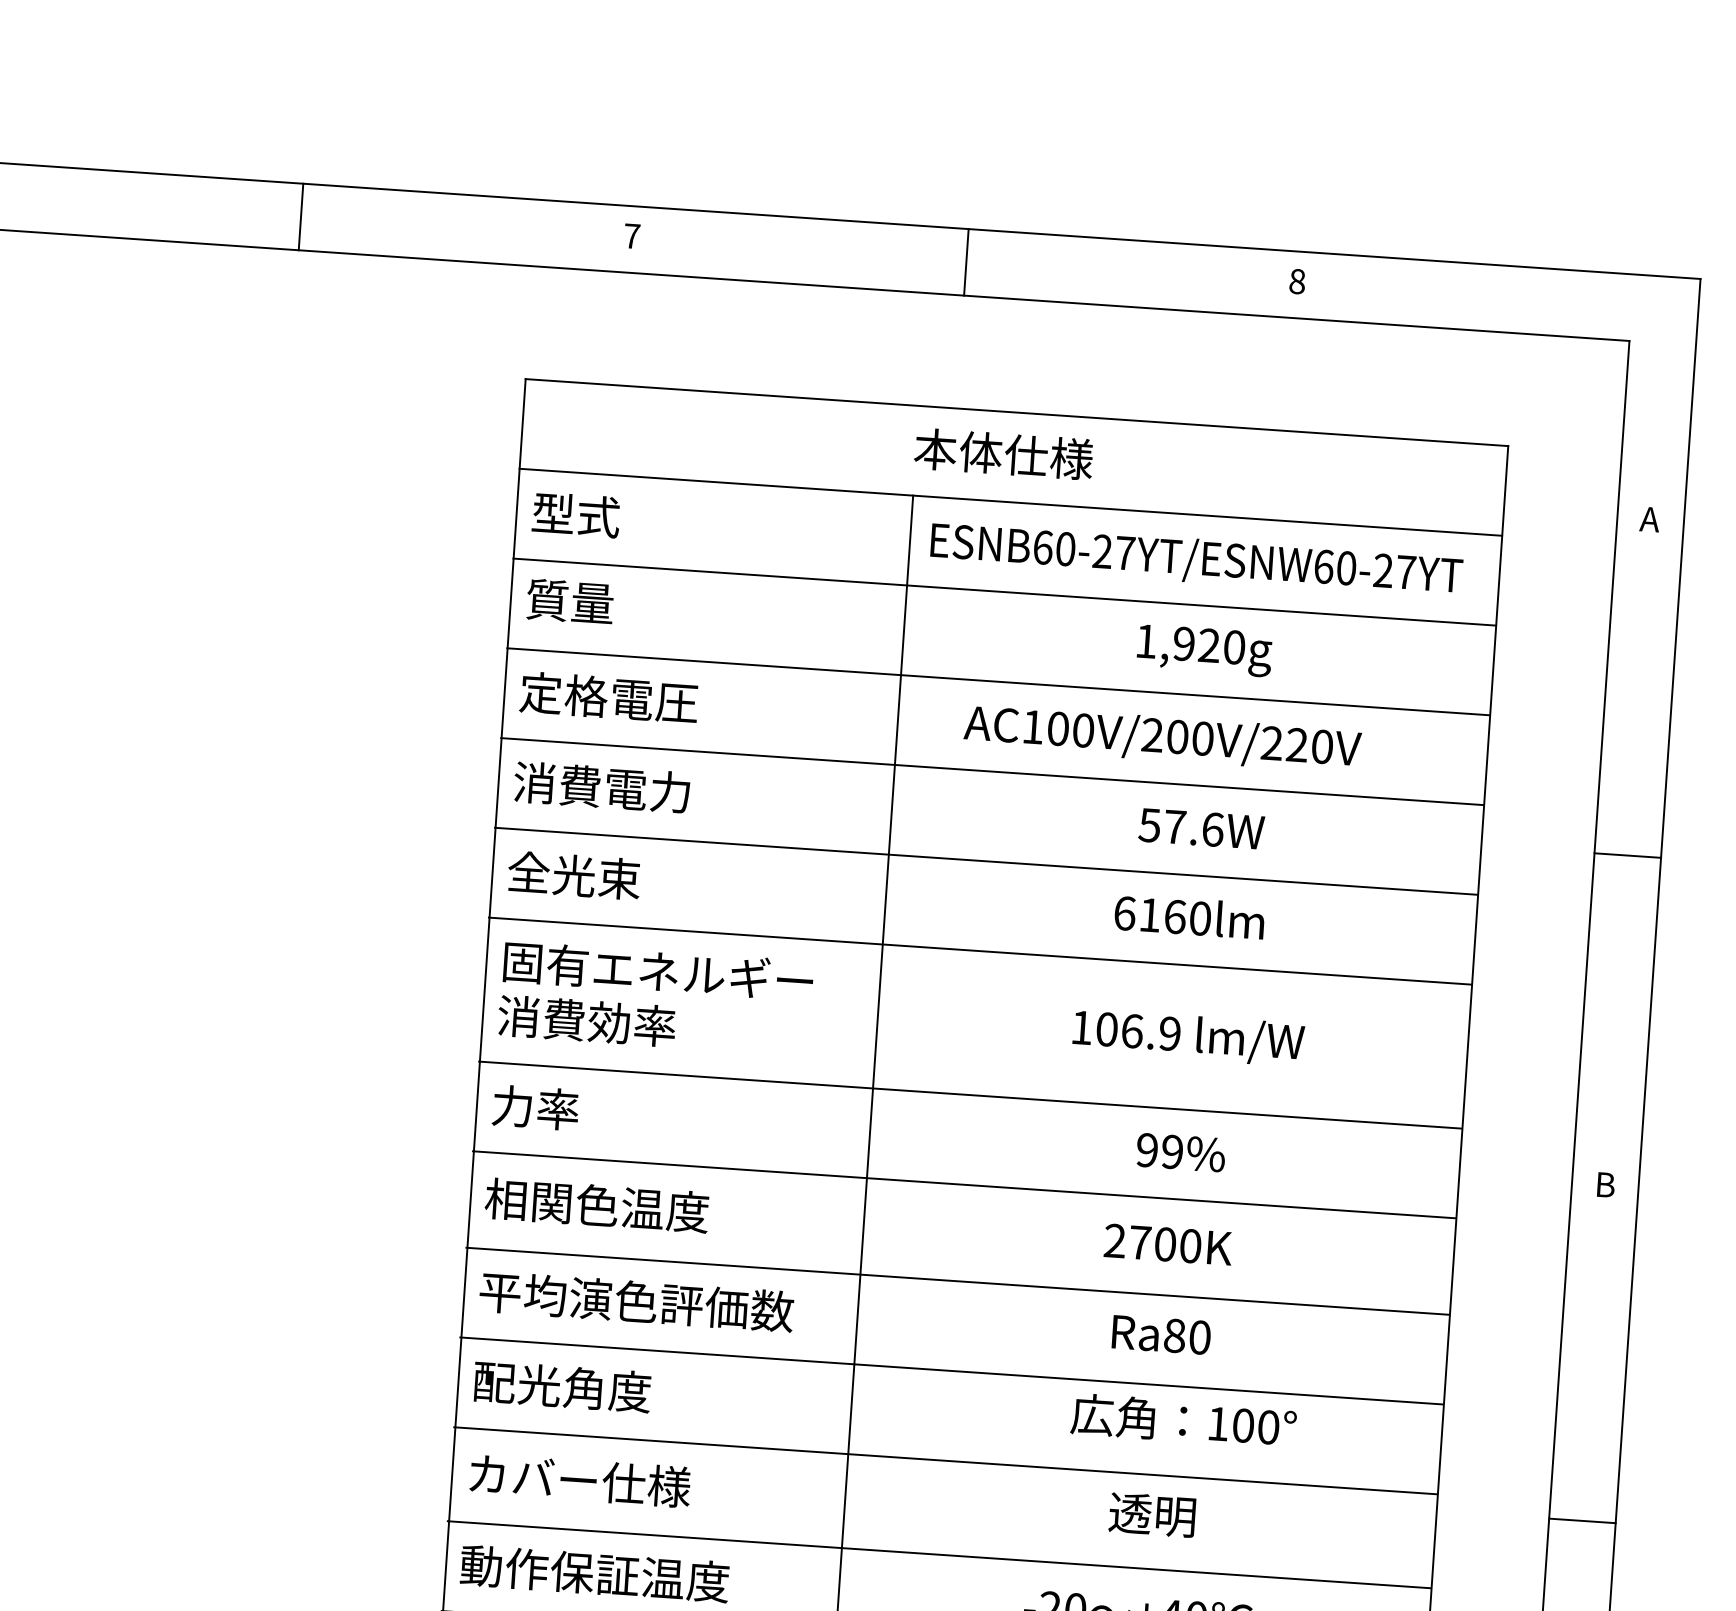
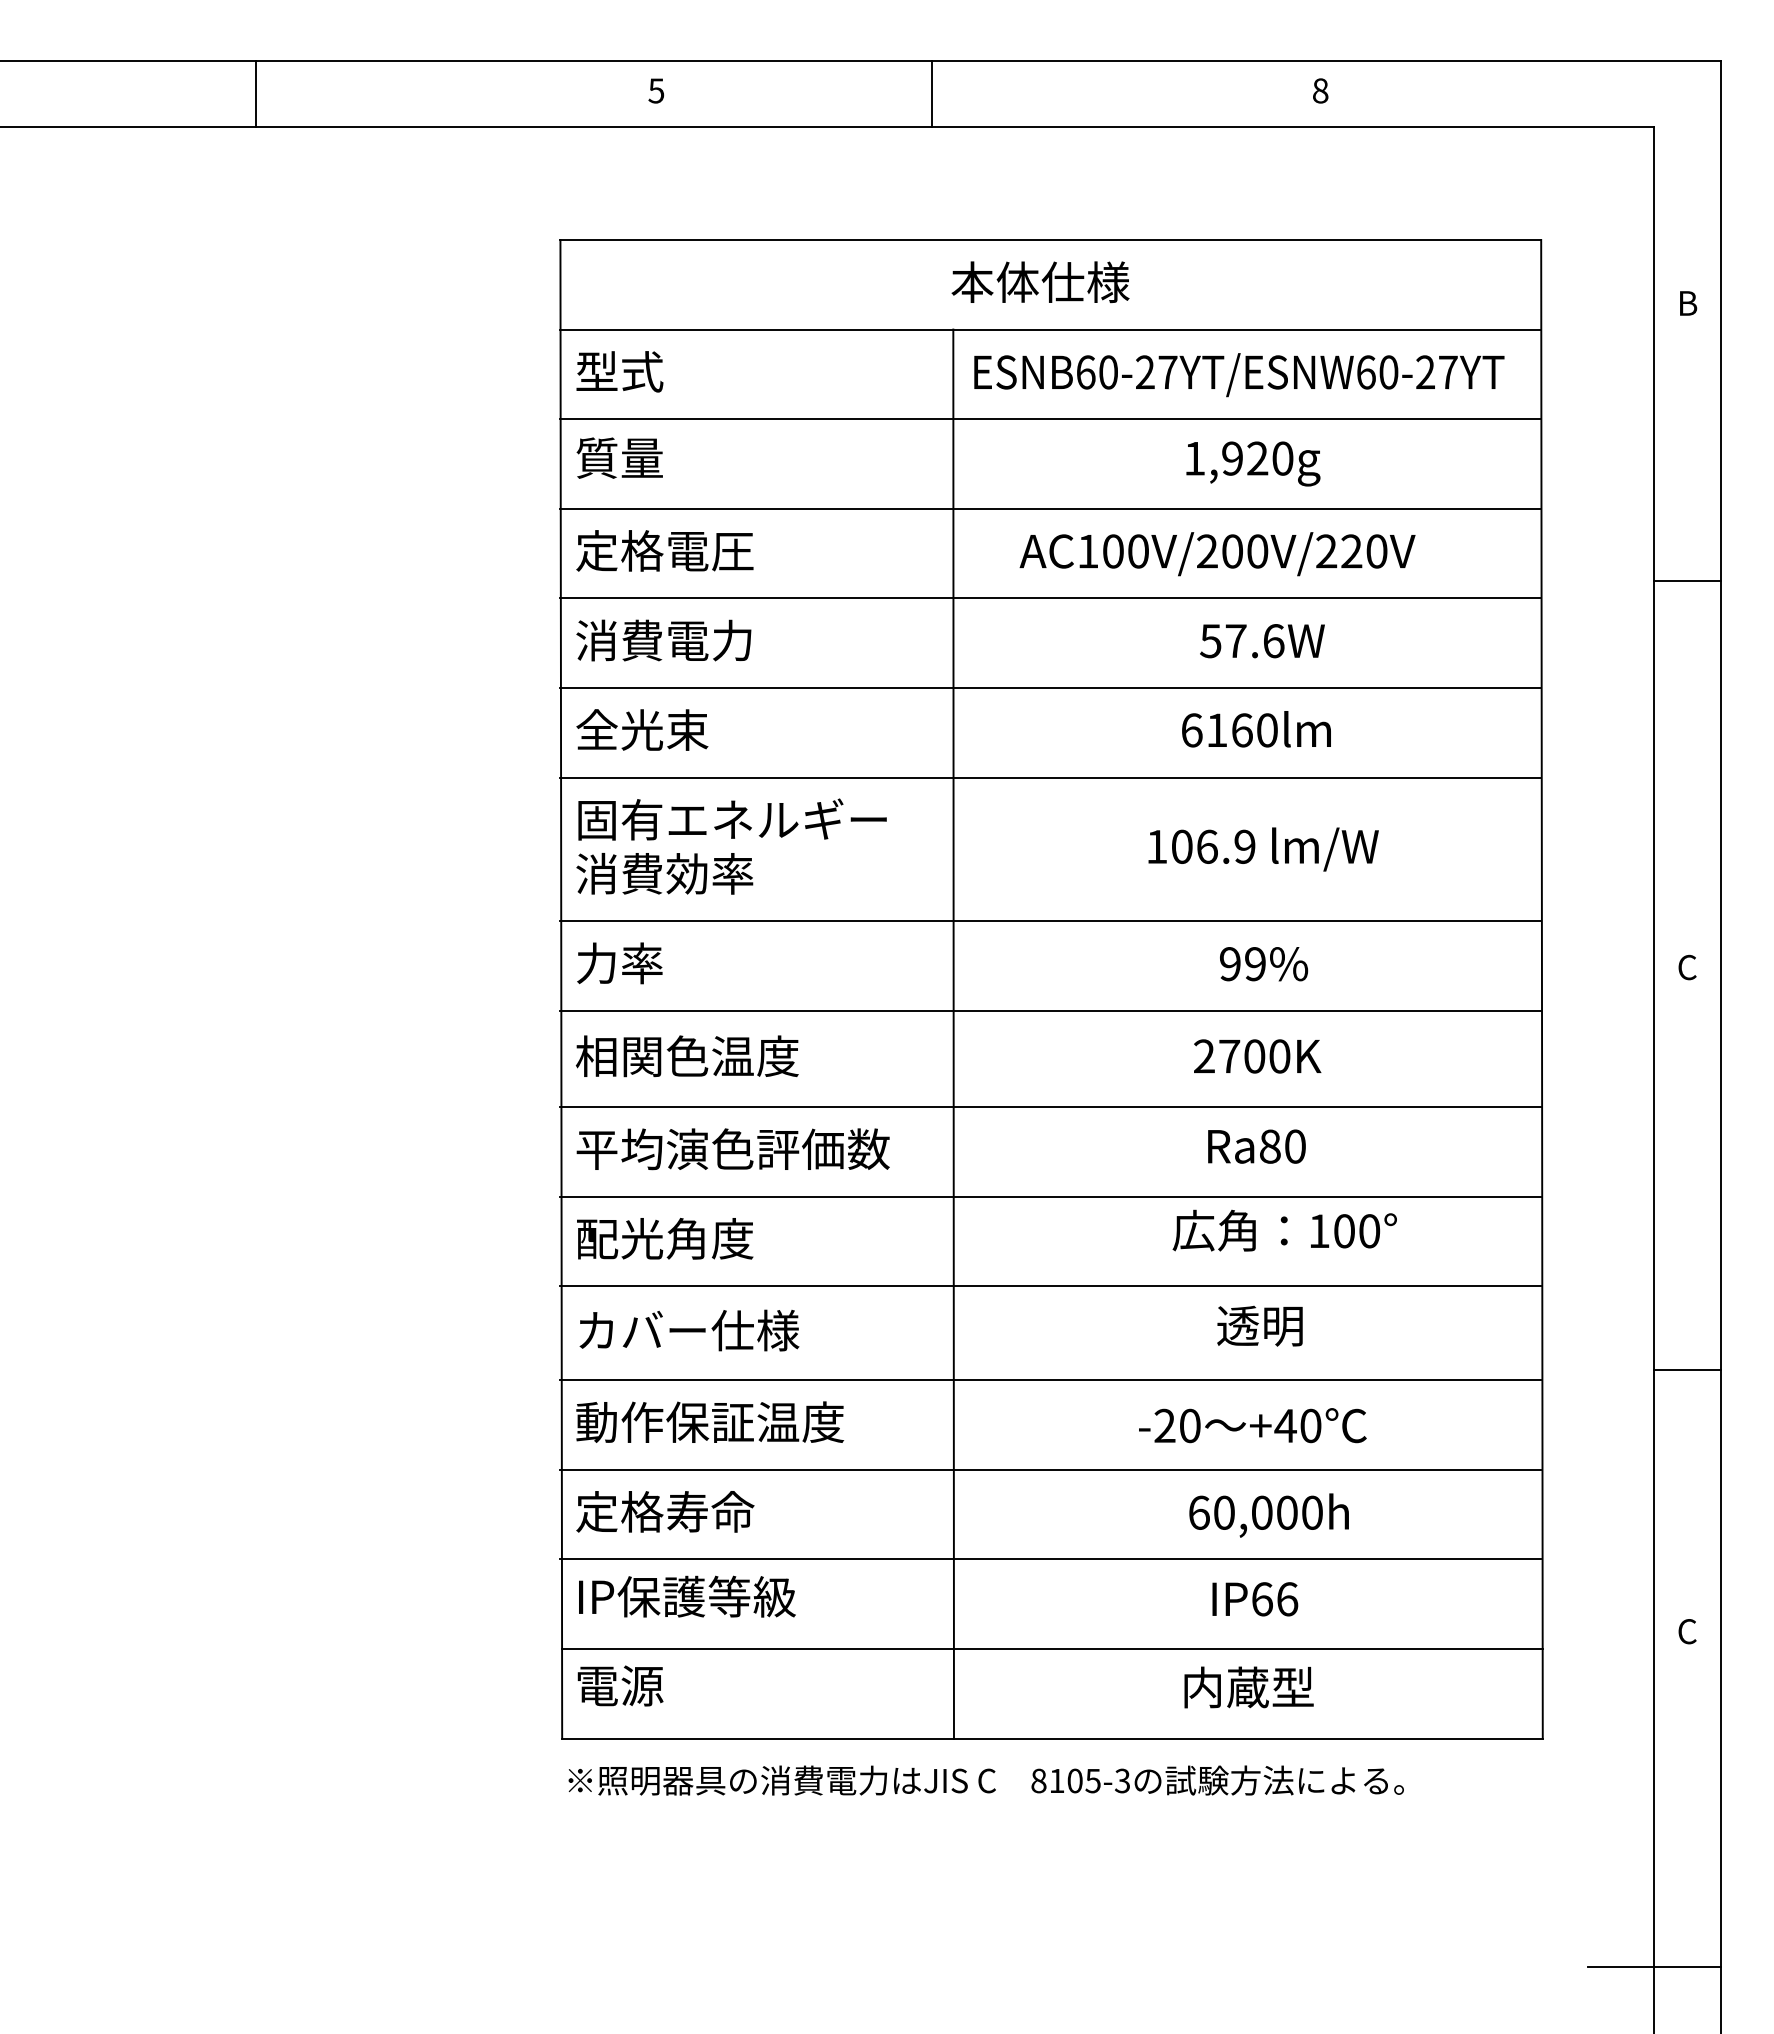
line: (301, 217) -> (256, 94), moved
text: (632, 235) -> (656, 90), 7 -> 5
line: (966, 262) -> (932, 94), moved
text: (1650, 519) -> (1687, 303), A -> B
line: (1627, 855) -> (1687, 580), moved
text: (1605, 1184) -> (1687, 967), B -> C
line: (1582, 1520) -> (1687, 1369), moved

